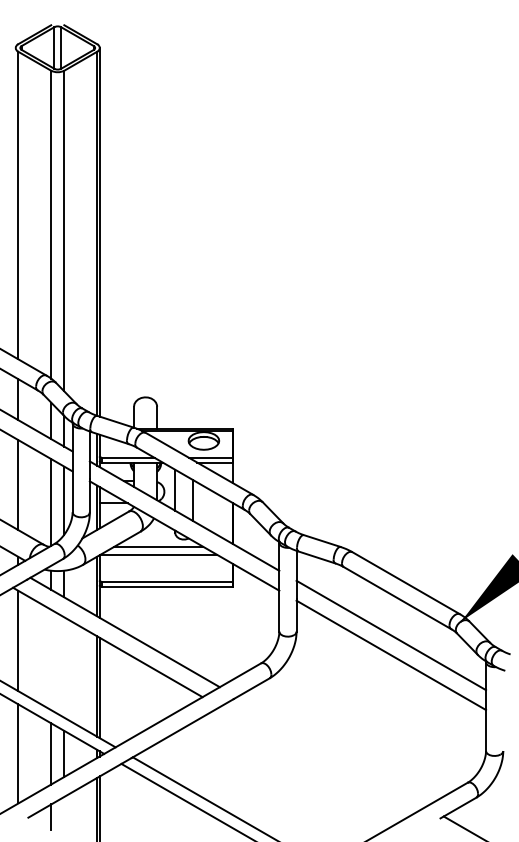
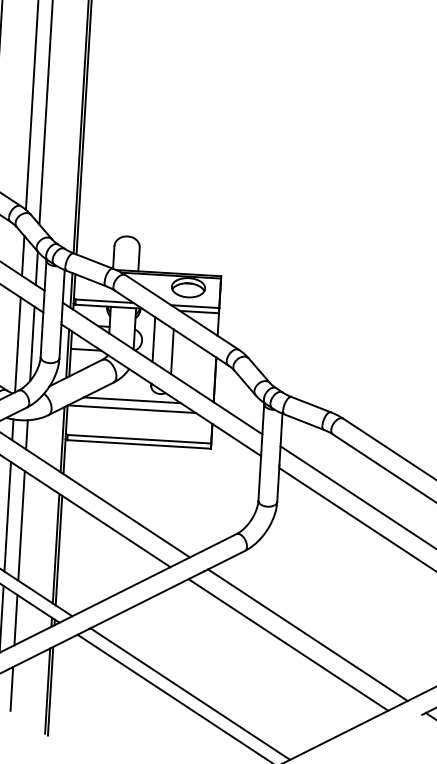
line: (51, 659) -> (8, 516), added
line: (64, 667) -> (21, 525), added
line: (331, 751) -> (307, 634), added
line: (314, 761) -> (288, 644), added
line: (64, 816) -> (12, 688), added

